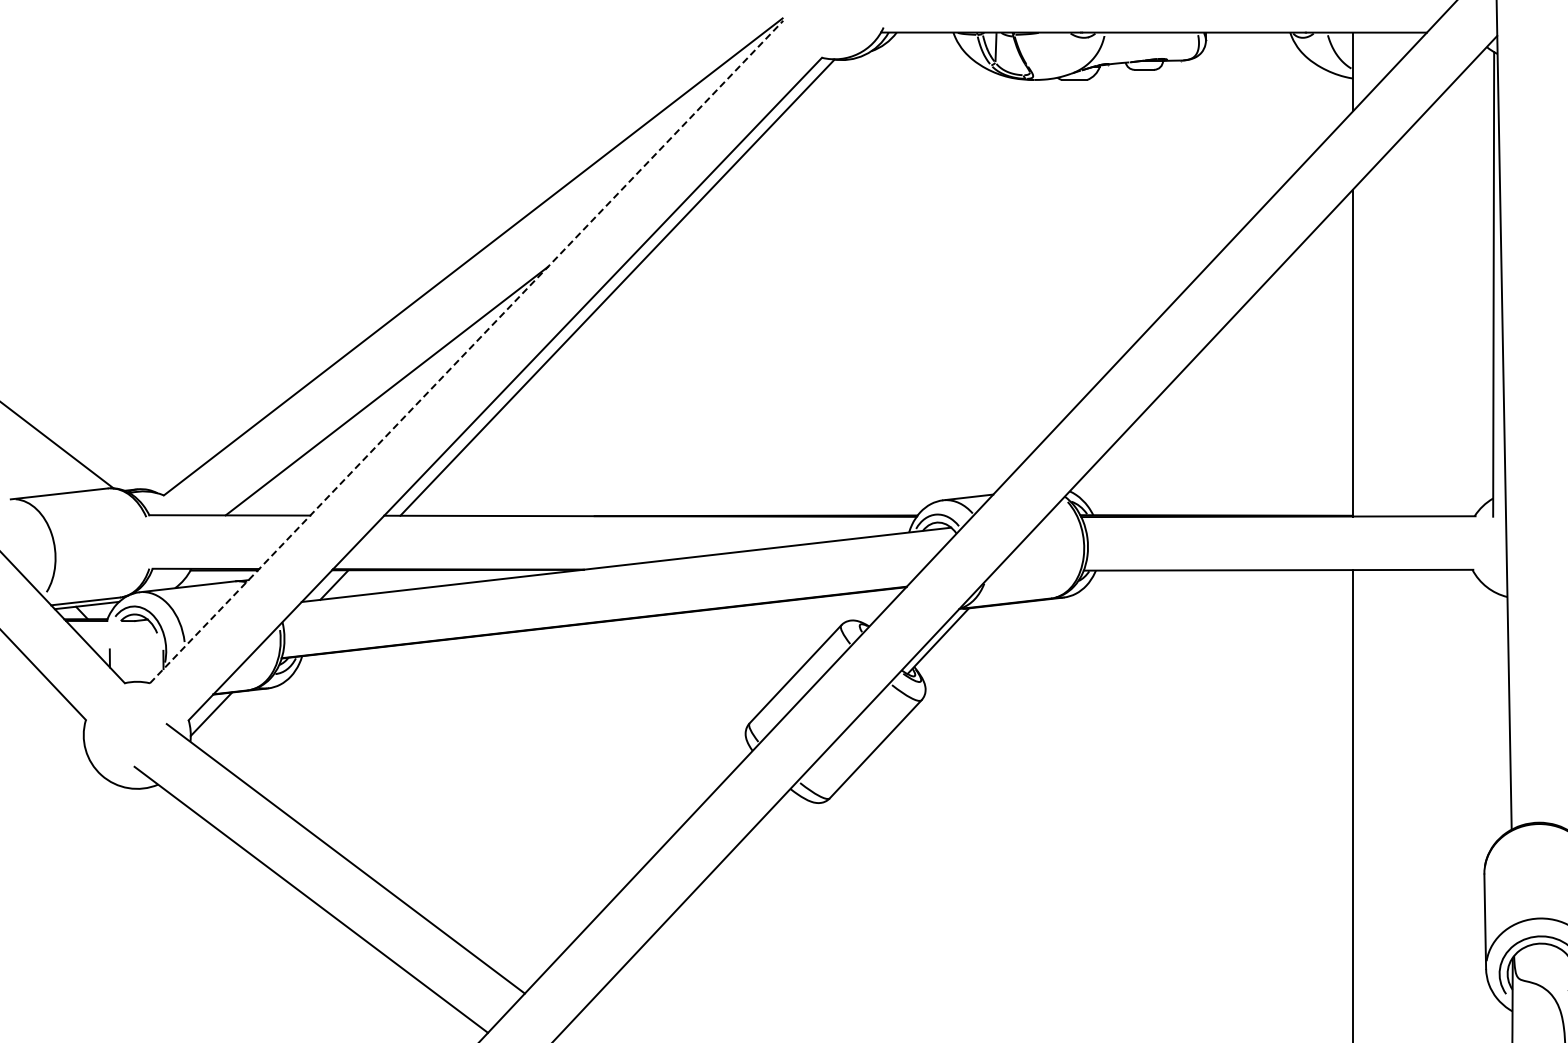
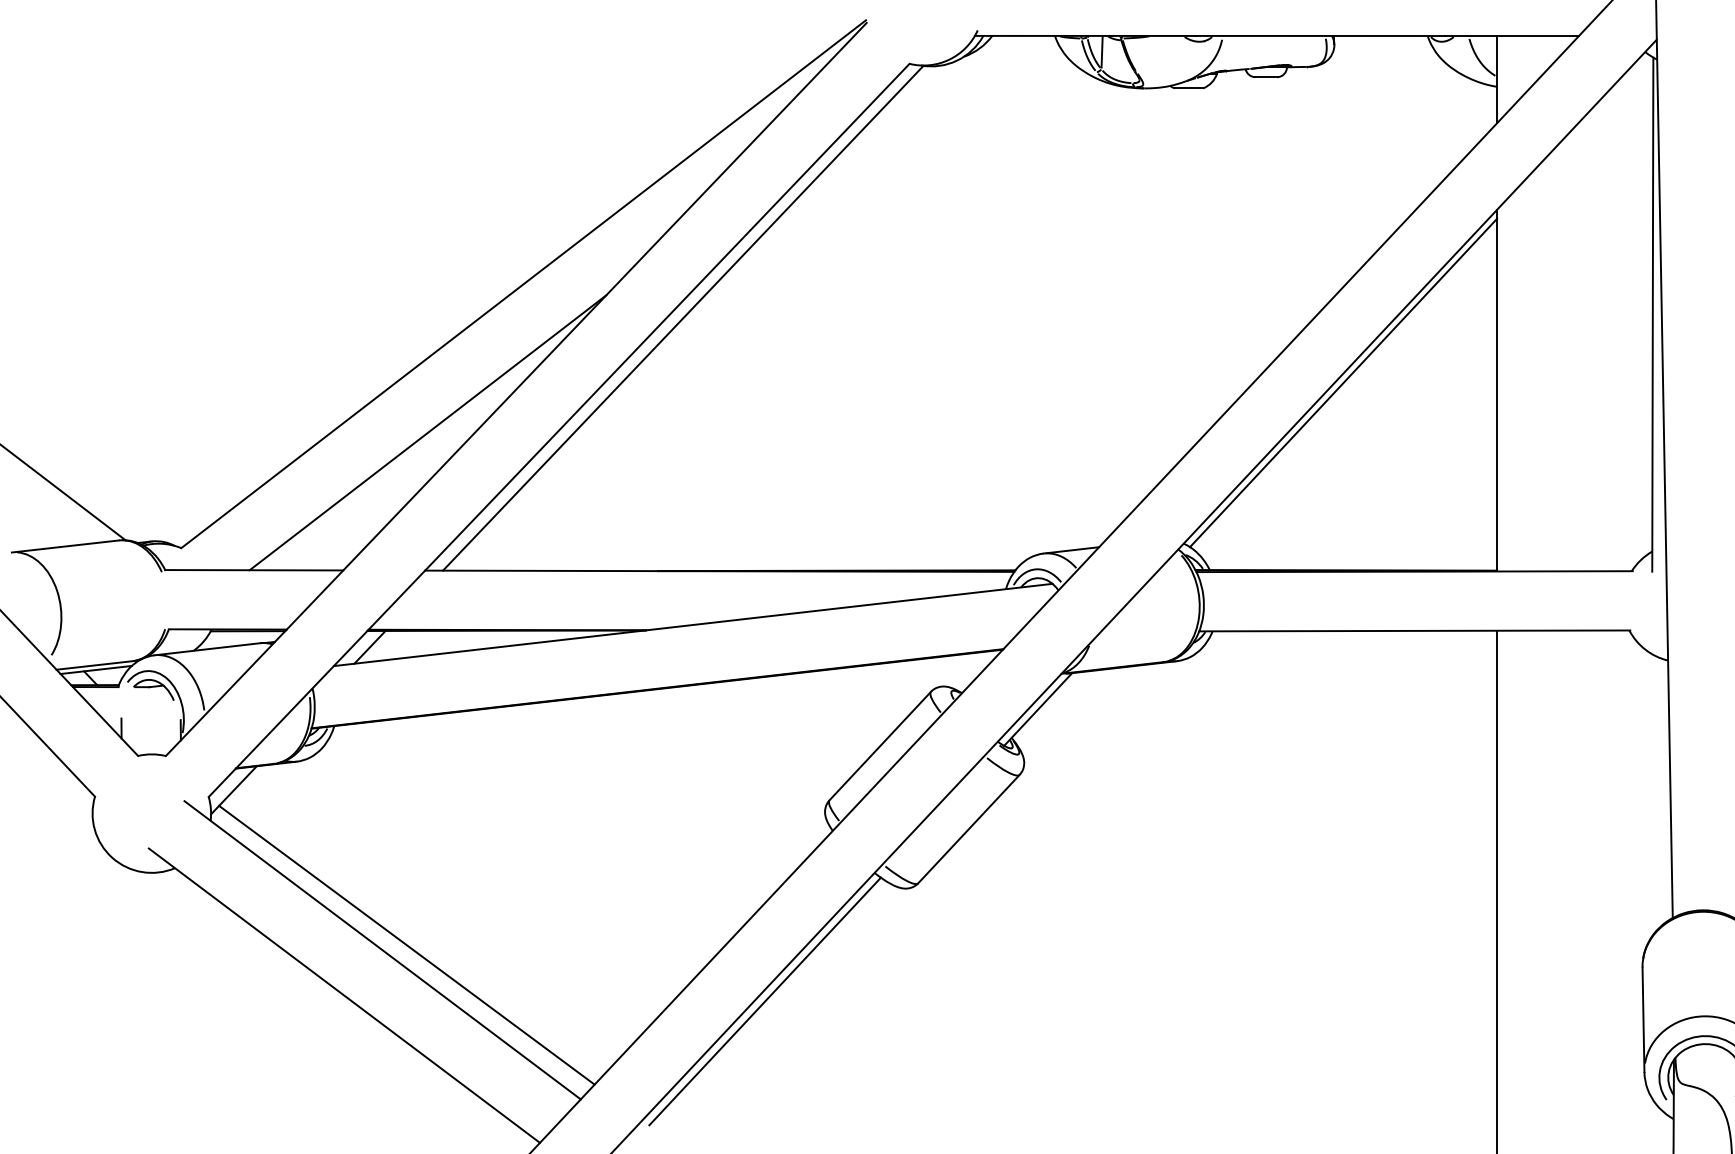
line: (1213, 345) -> (1342, 382), added
line: (466, 351) -> (516, 388), dashed -> solid
line: (367, 854) -> (406, 945), added
line: (691, 904) -> (765, 1000), added

